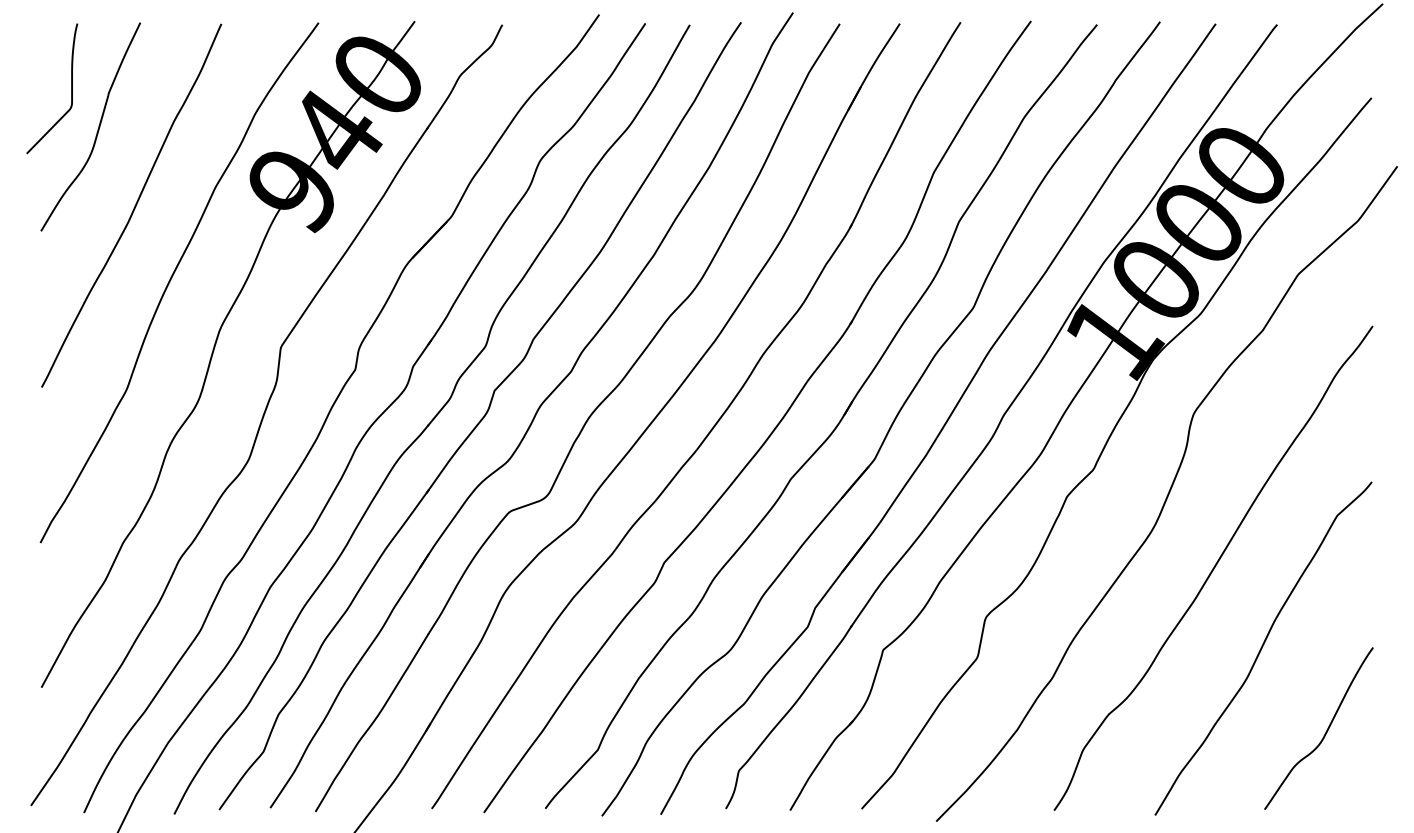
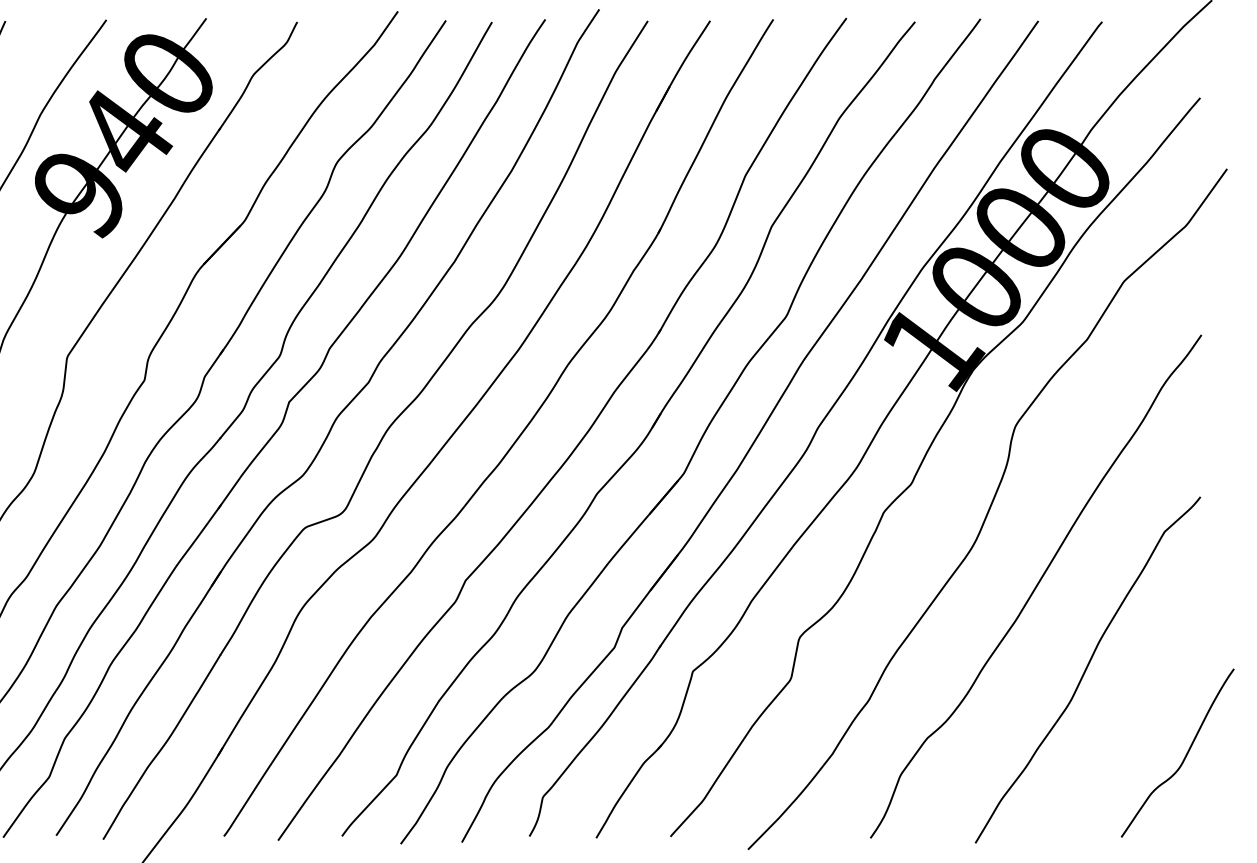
curve: (1325, 731) -> (1184, 756), moved

